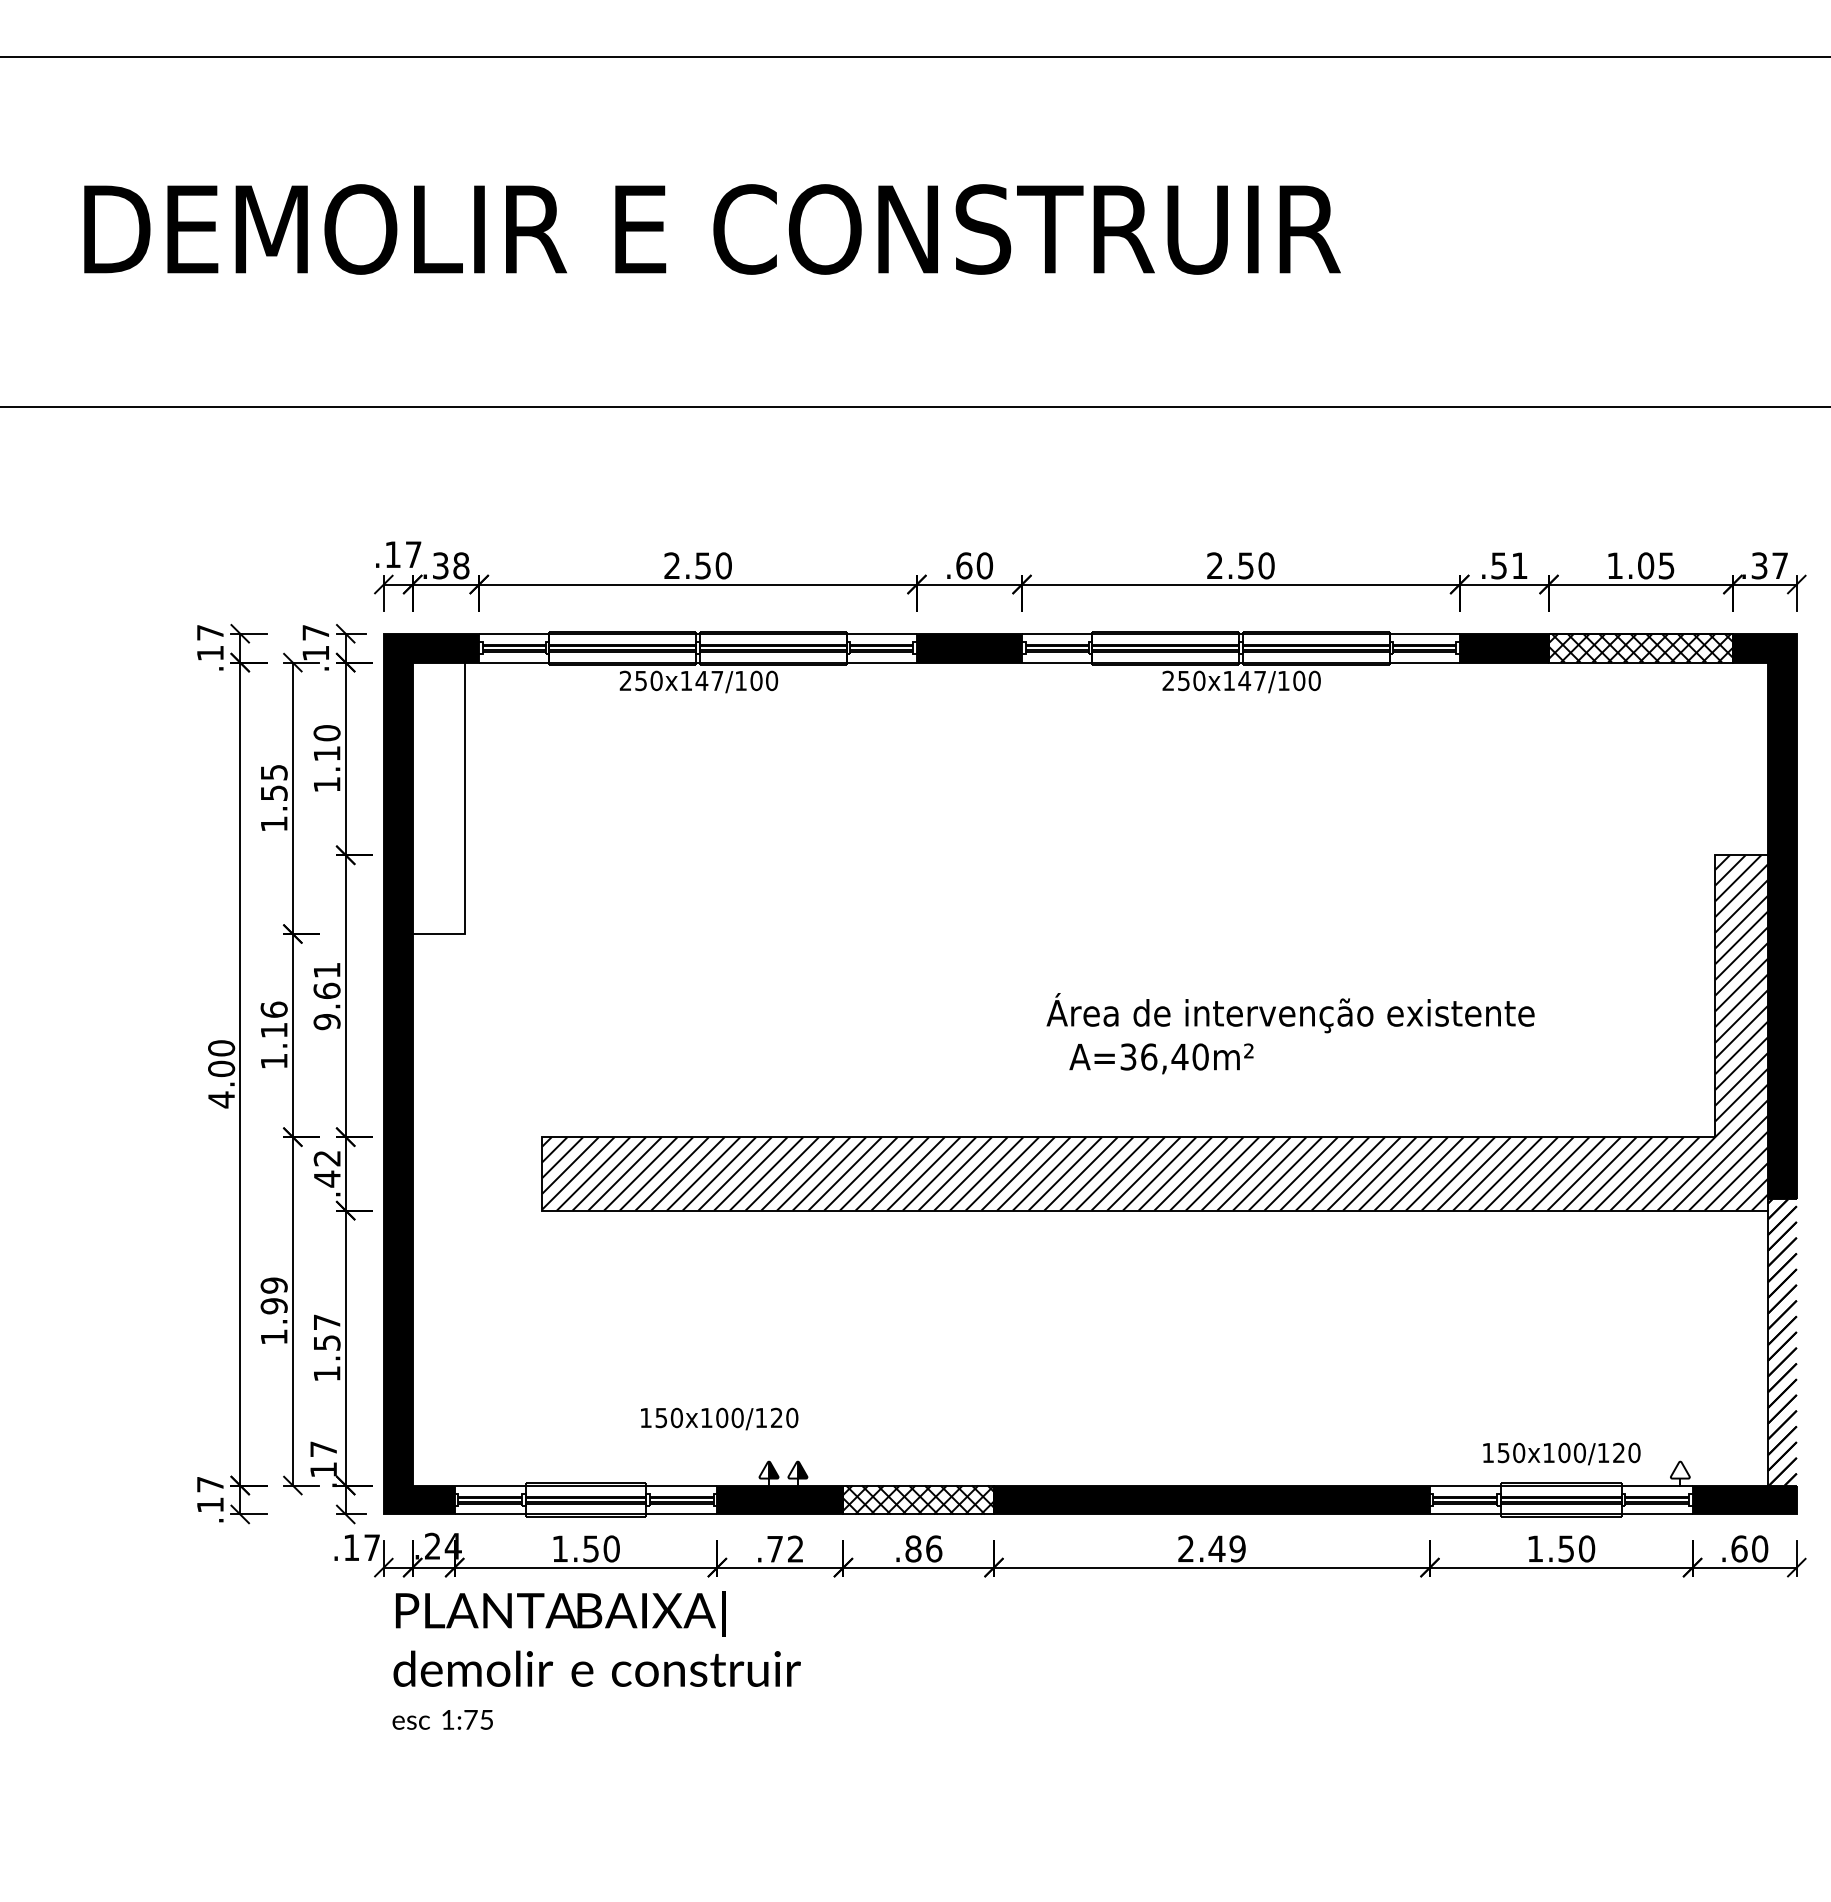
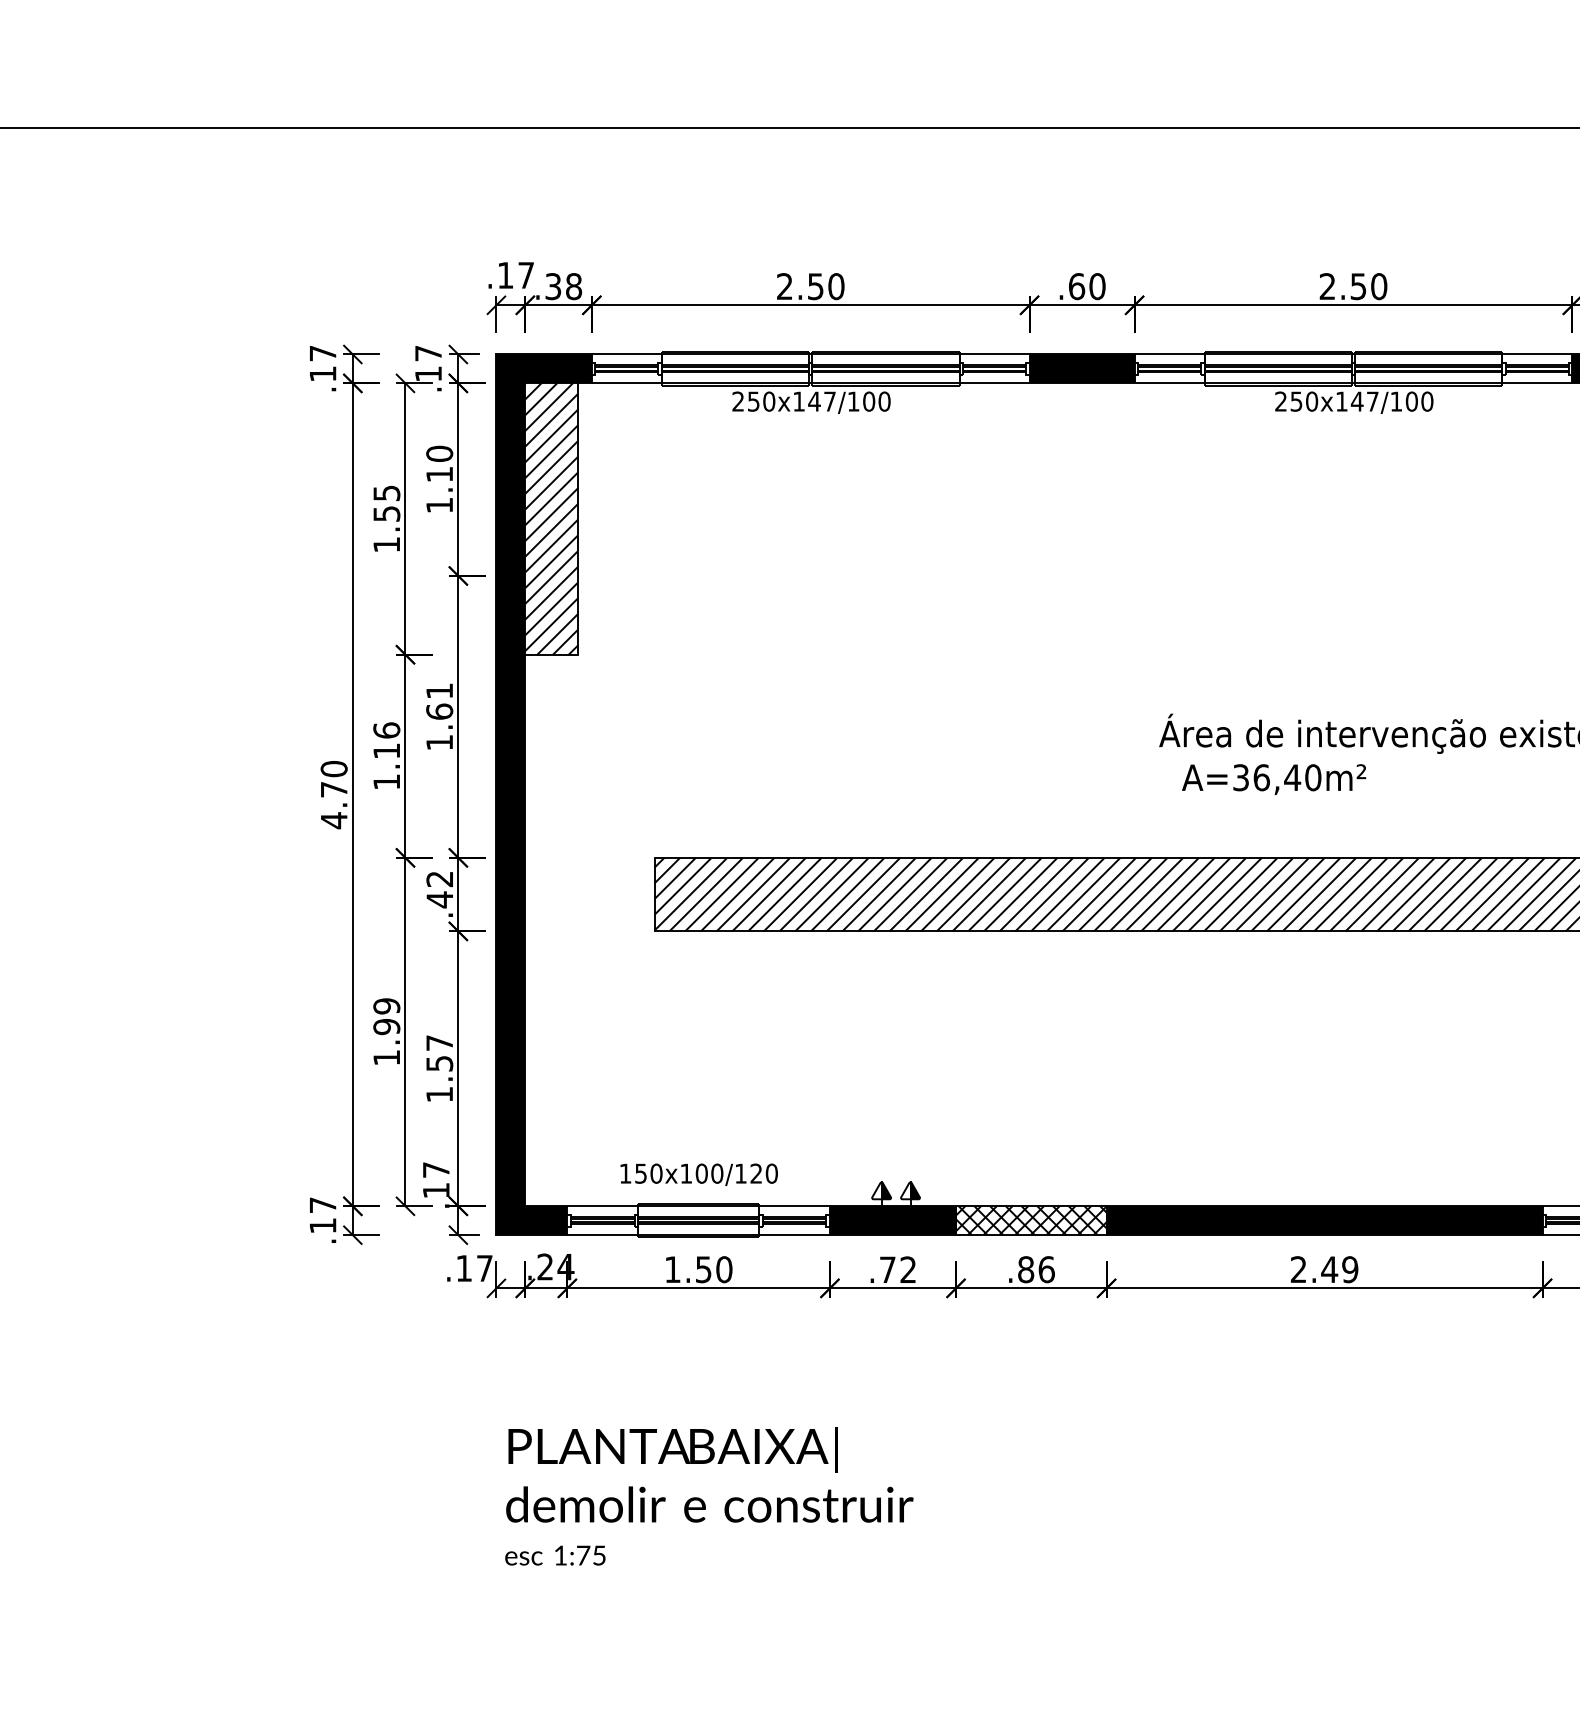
hatch: (438, 798) -> (551, 519), added
text: (326, 1022) -> (439, 743), 9.61 -> 1.61
text: (221, 1068) -> (334, 789), 4.00 -> 4.70
text: (719, 1418) -> (699, 1174), moved
text: (596, 1660) -> (709, 1496), moved

